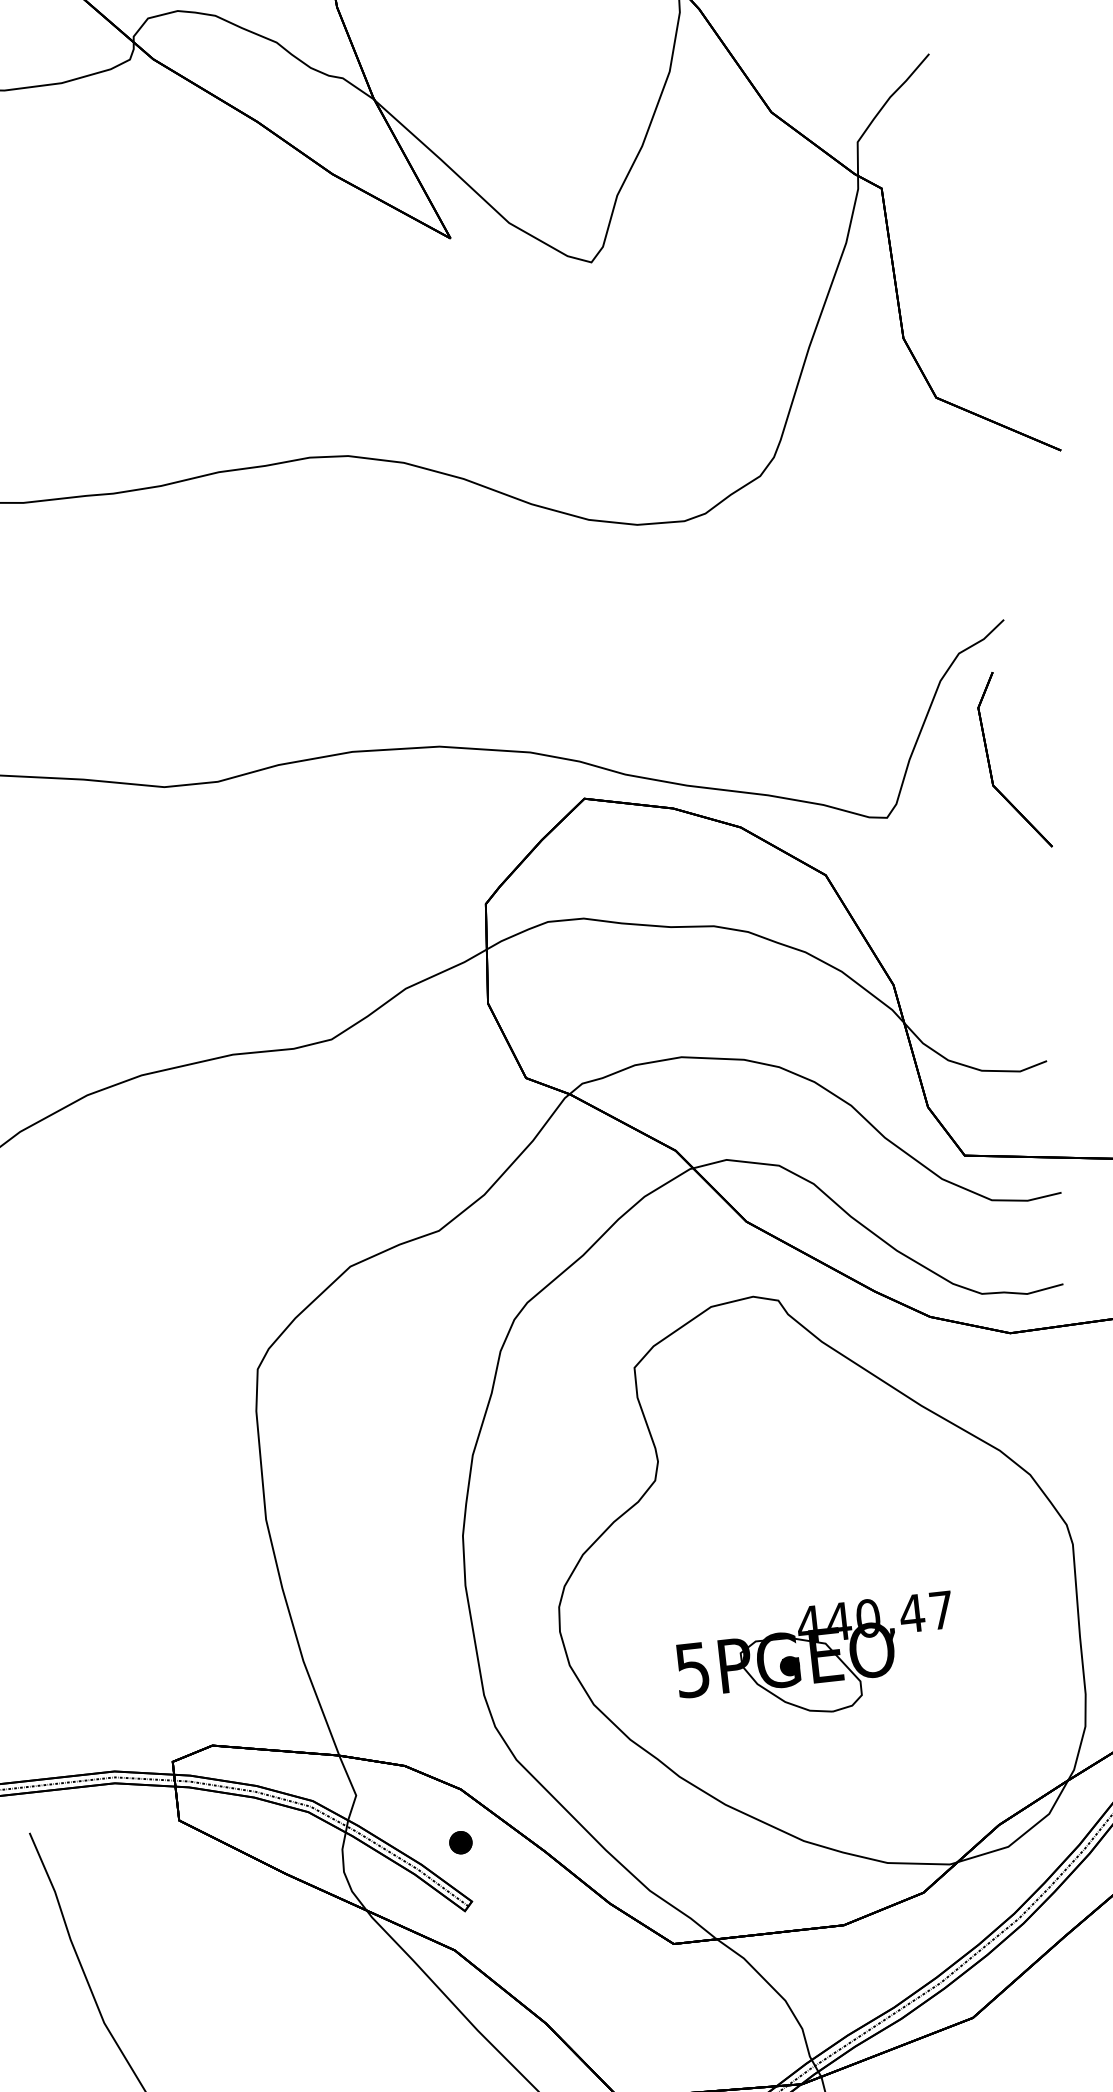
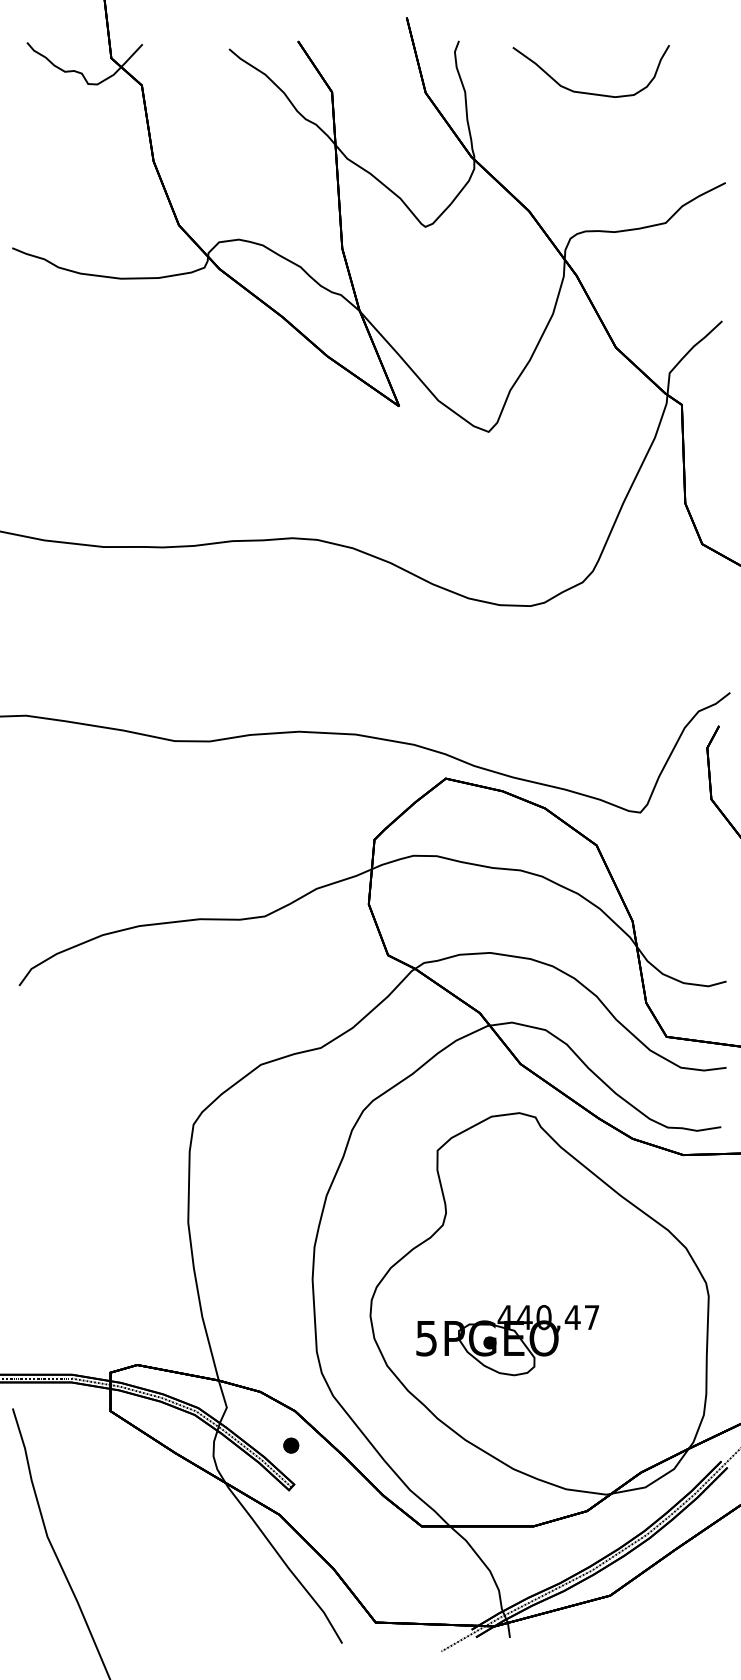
part: (816, 1659) -> (507, 1340), moved

